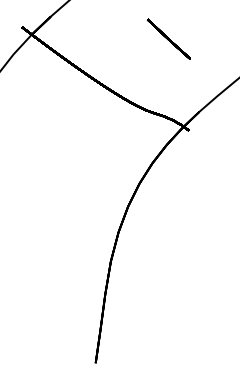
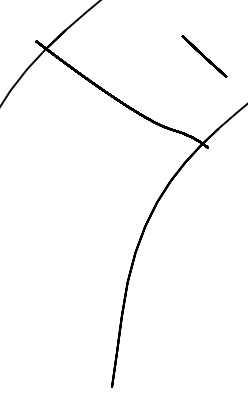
line: (168, 39) -> (204, 56), moved

